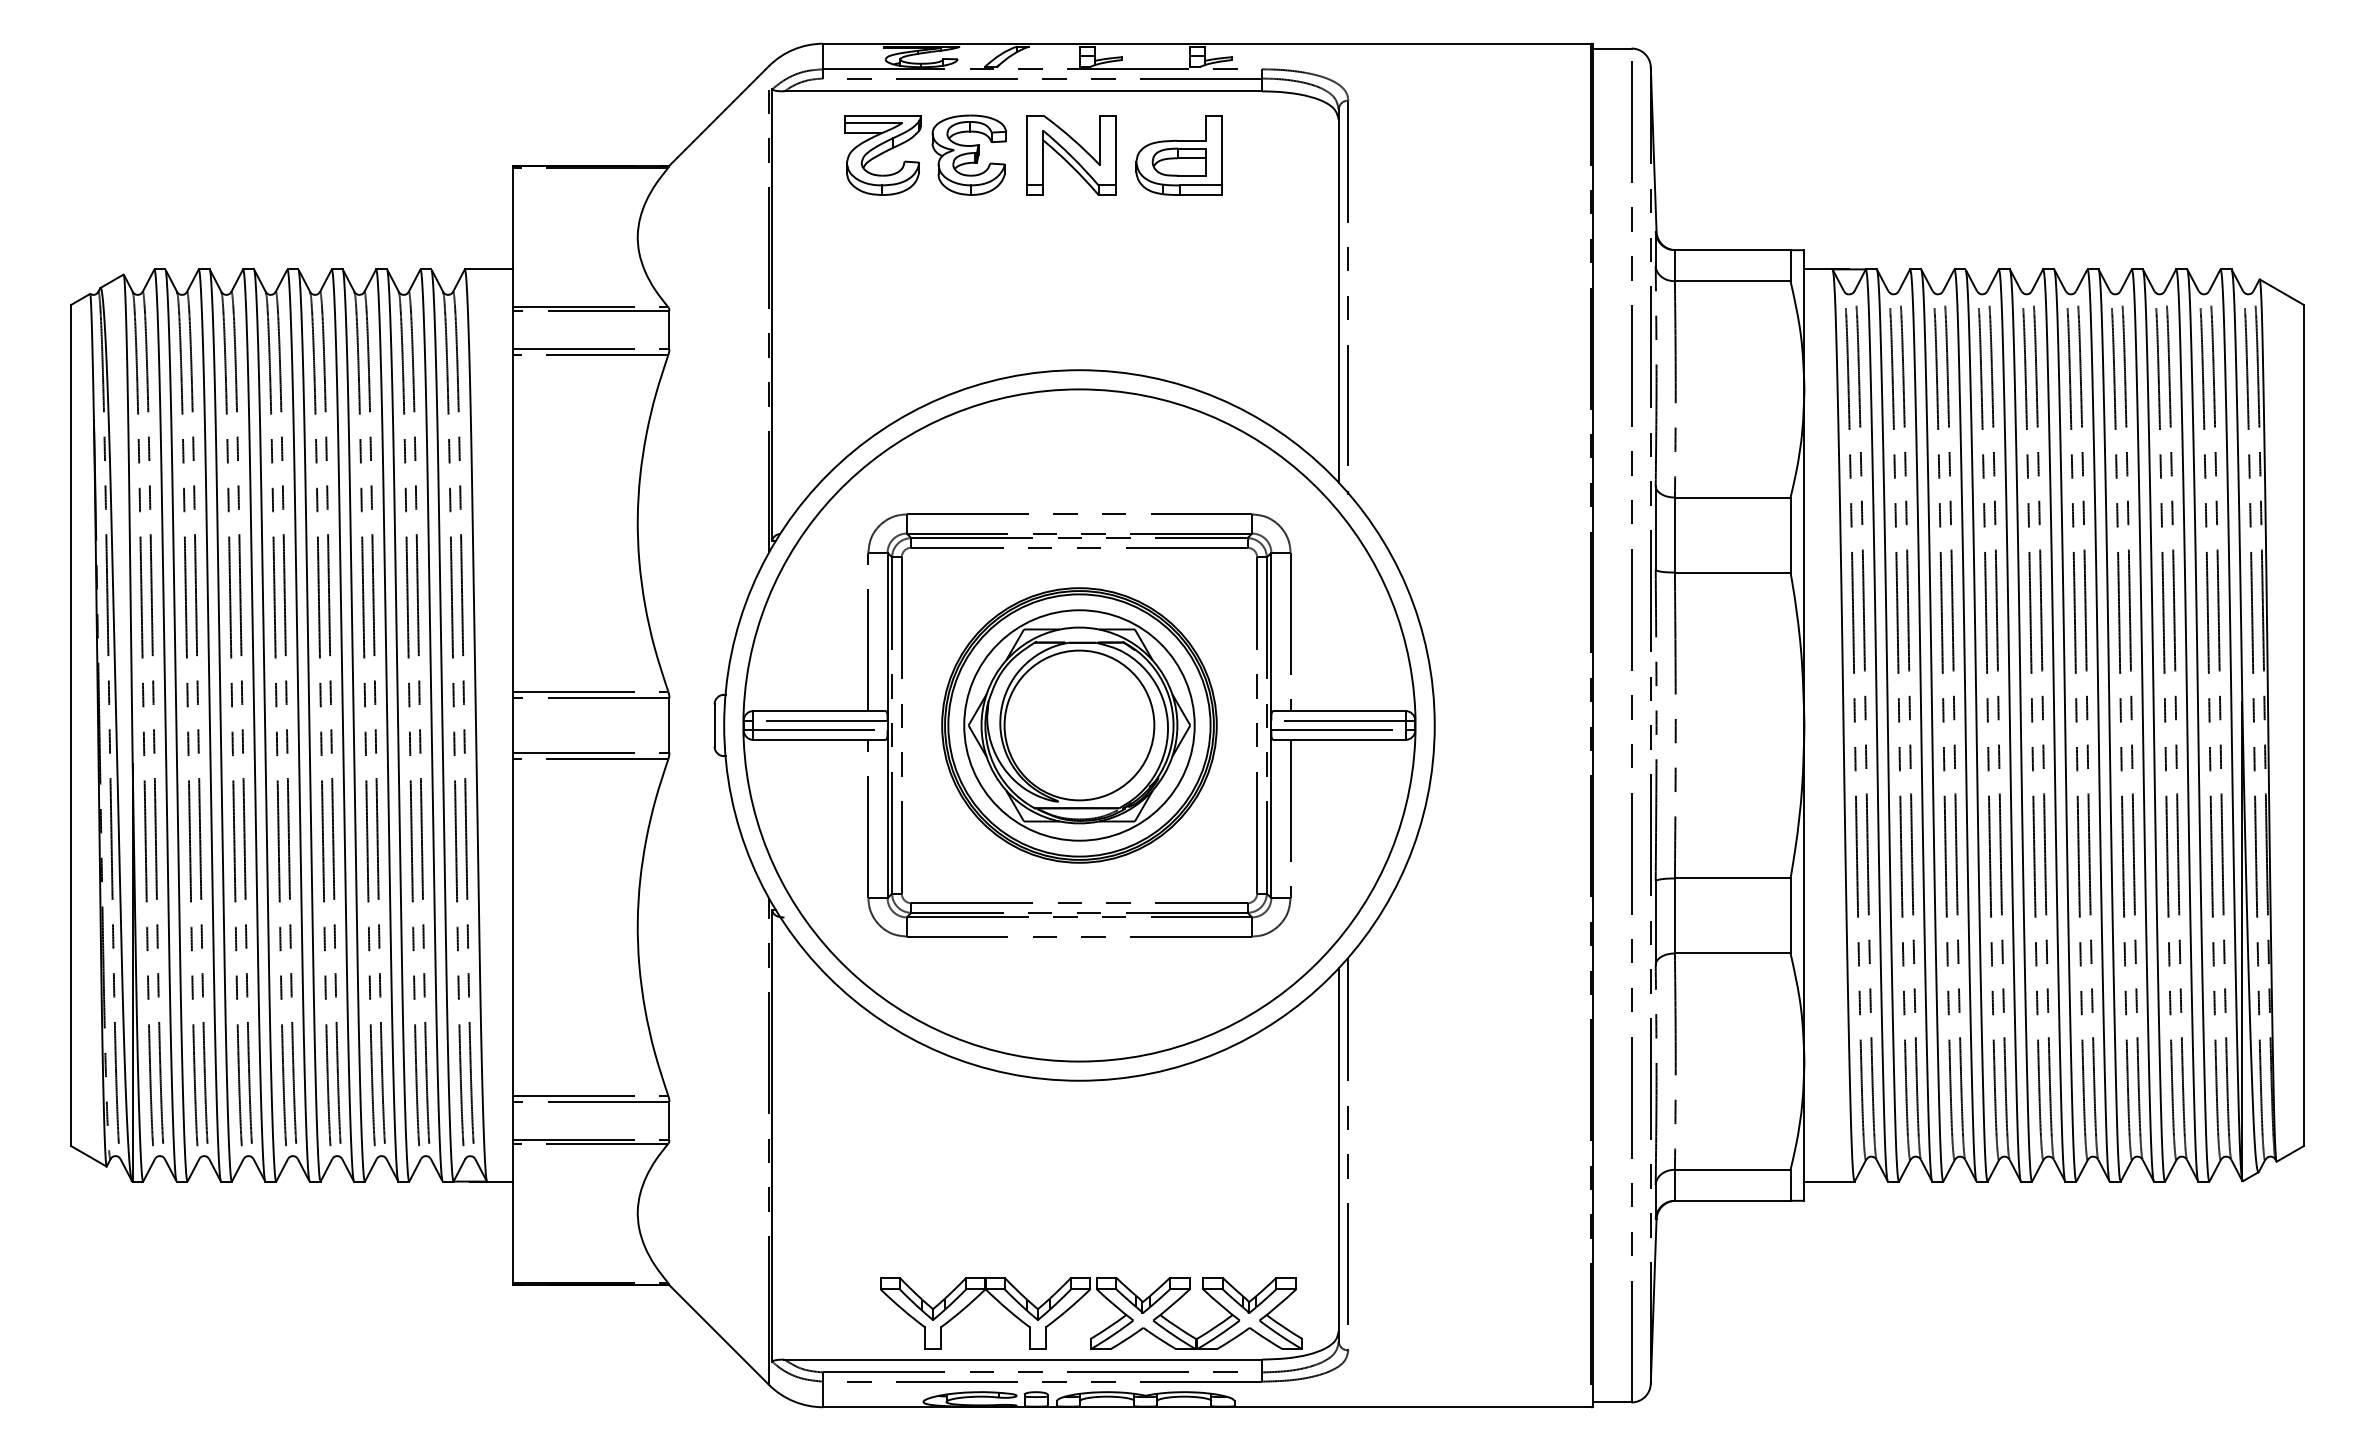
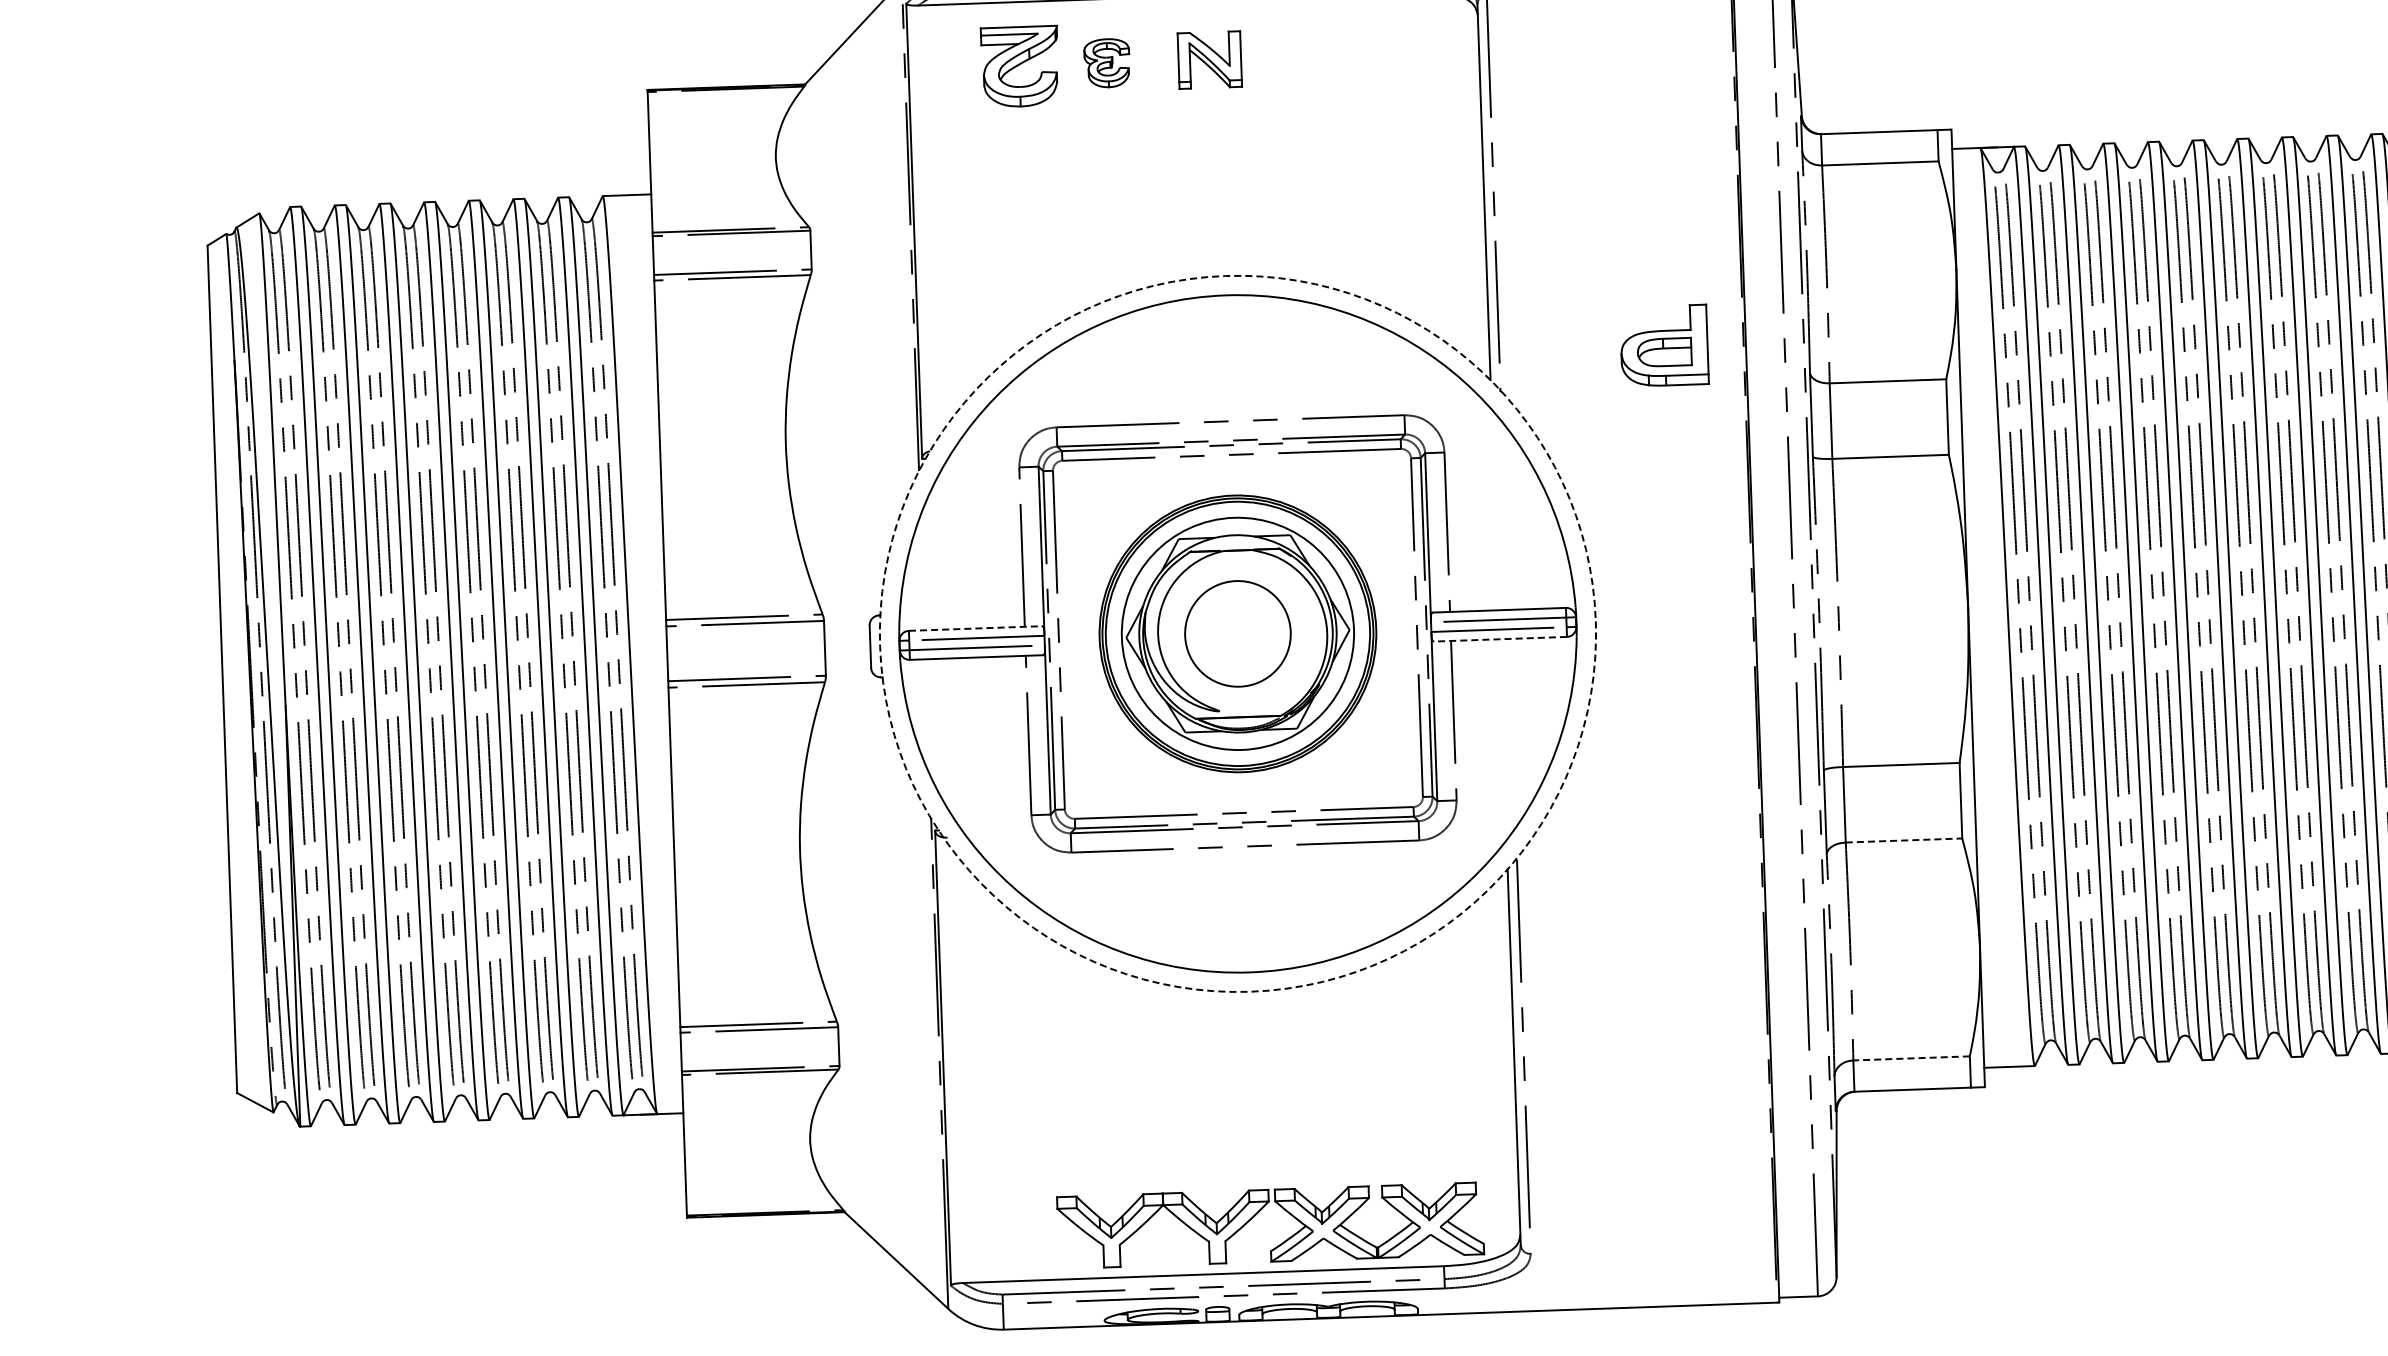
part: (969, 154) -> (1107, 62), size x0.6
part: (1071, 155) -> (1209, 60), size x0.7
part: (1178, 155) -> (1663, 345), moved
line: (819, 711) -> (975, 628), solid -> dashed
circle: (1079, 725) -> (1237, 633), size x0.7
circle: (1079, 725) -> (1237, 633), solid -> dashed
line: (1339, 739) -> (1500, 638), solid -> dashed
line: (1732, 953) -> (1903, 840), solid -> dashed
line: (1732, 1169) -> (1911, 1058), solid -> dashed

